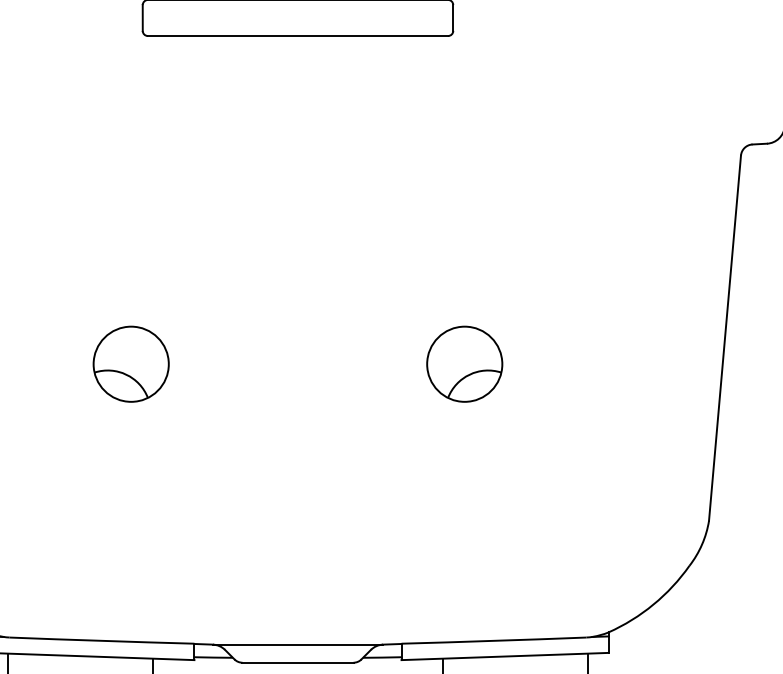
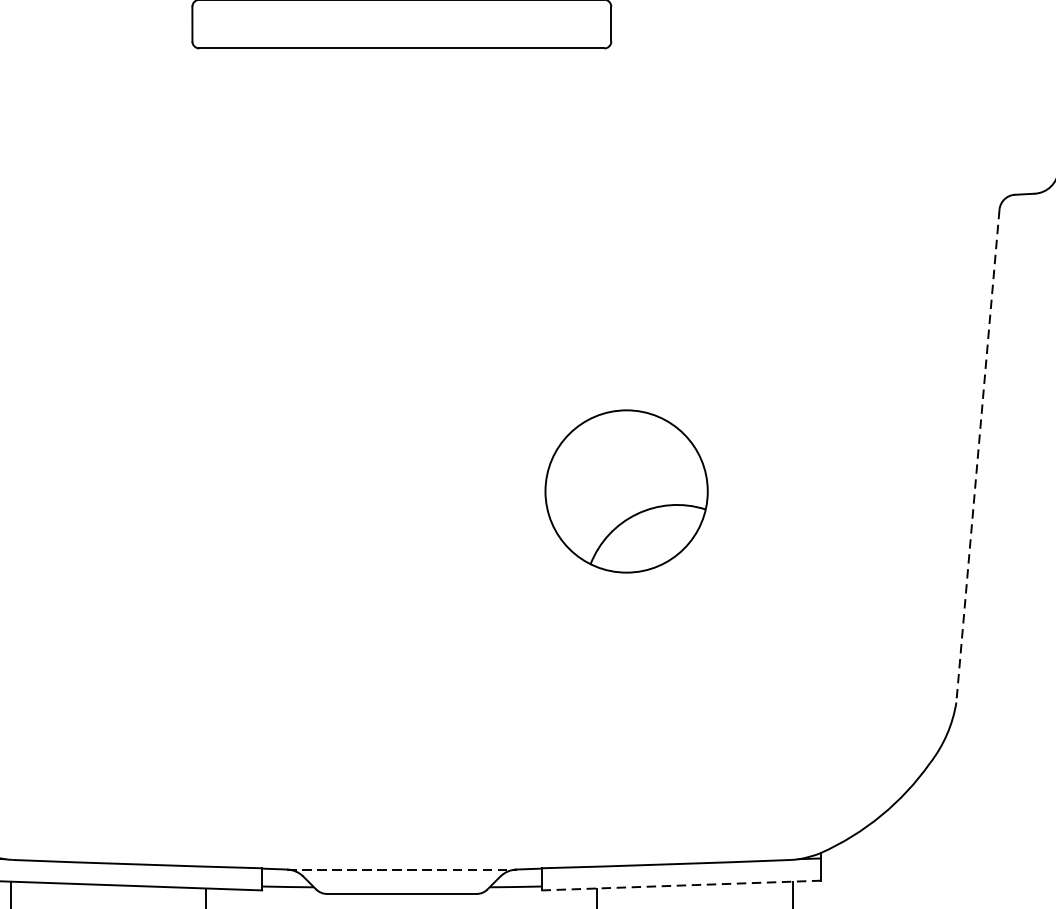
line: (724, 338) -> (977, 456), solid -> dashed
part: (130, 363) -> (175, 490), removed
part: (464, 363) -> (626, 490), size x1.6
line: (298, 644) -> (402, 869), solid -> dashed
line: (505, 656) -> (681, 885), solid -> dashed

